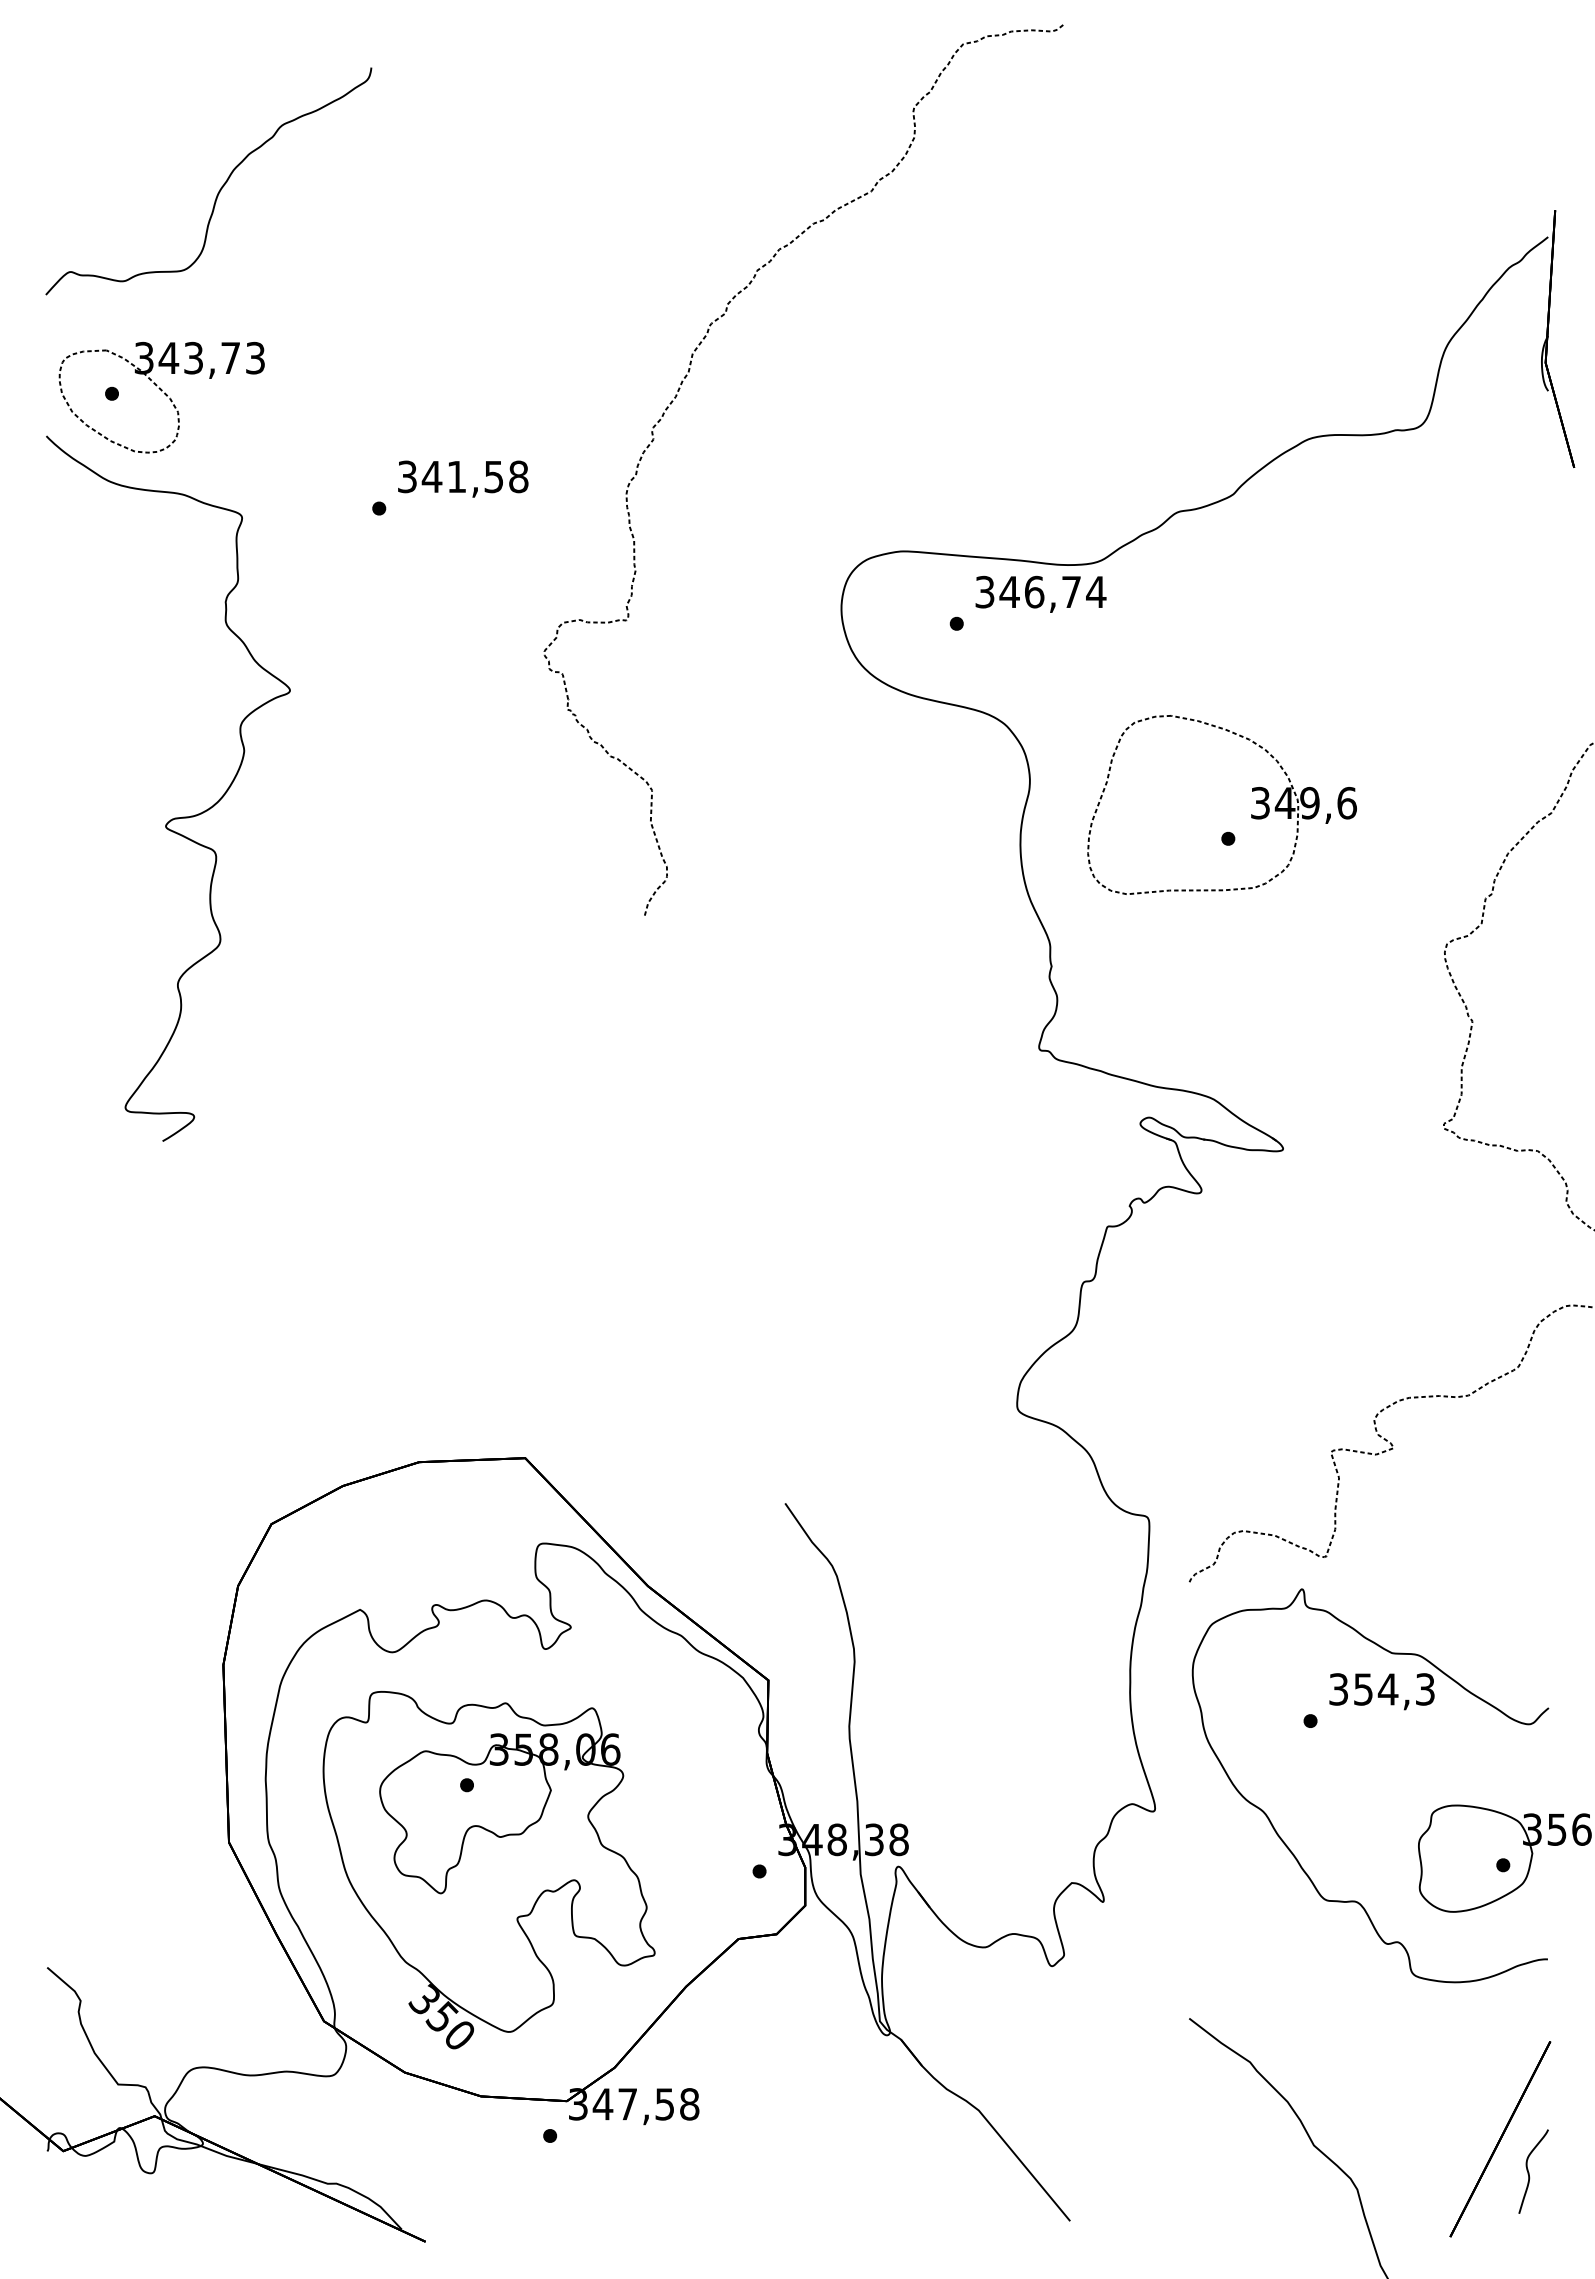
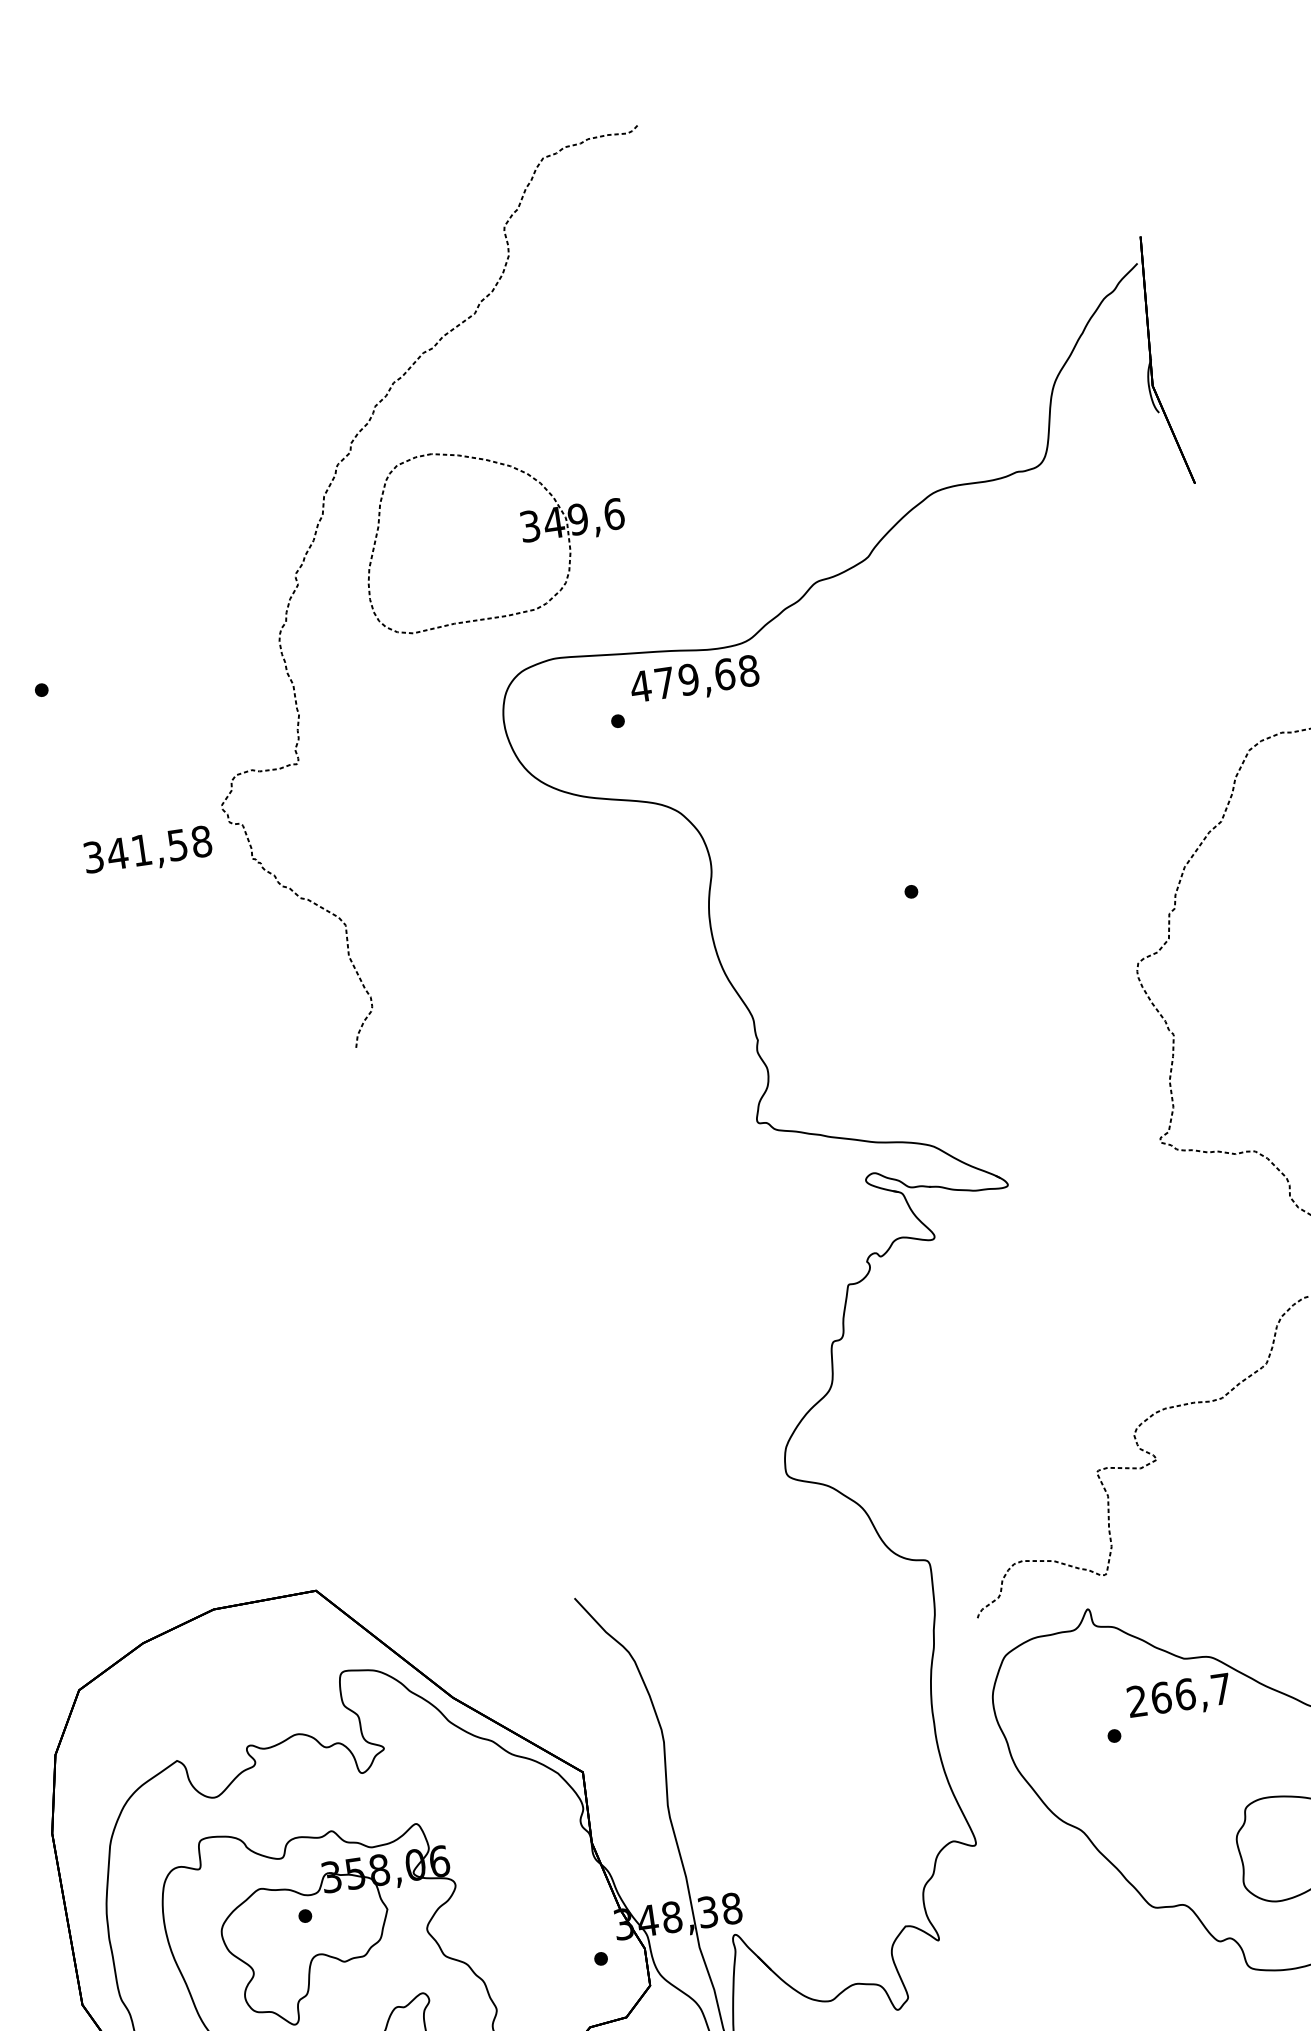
text: (463, 478) -> (148, 850), moved
text: (1040, 591) -> (694, 678), 346,74 -> 479,68
part: (1251, 814) -> (523, 538), moved
text: (1381, 1689) -> (1178, 1695), 354,3 -> 266,7

